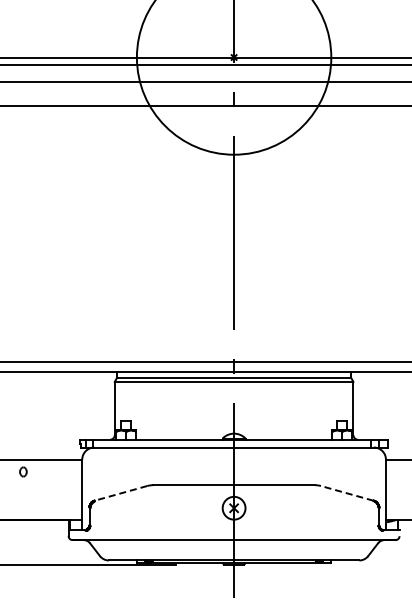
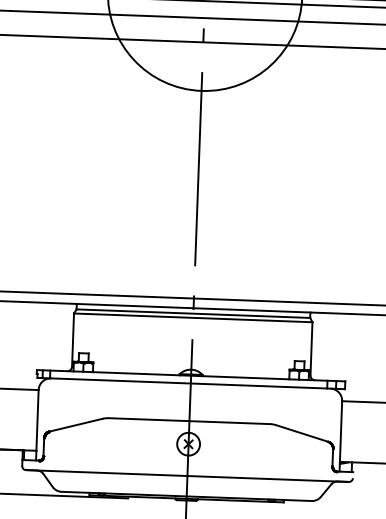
line: (120, 493) -> (75, 425), dashed -> solid
line: (346, 493) -> (301, 433), dashed -> solid

